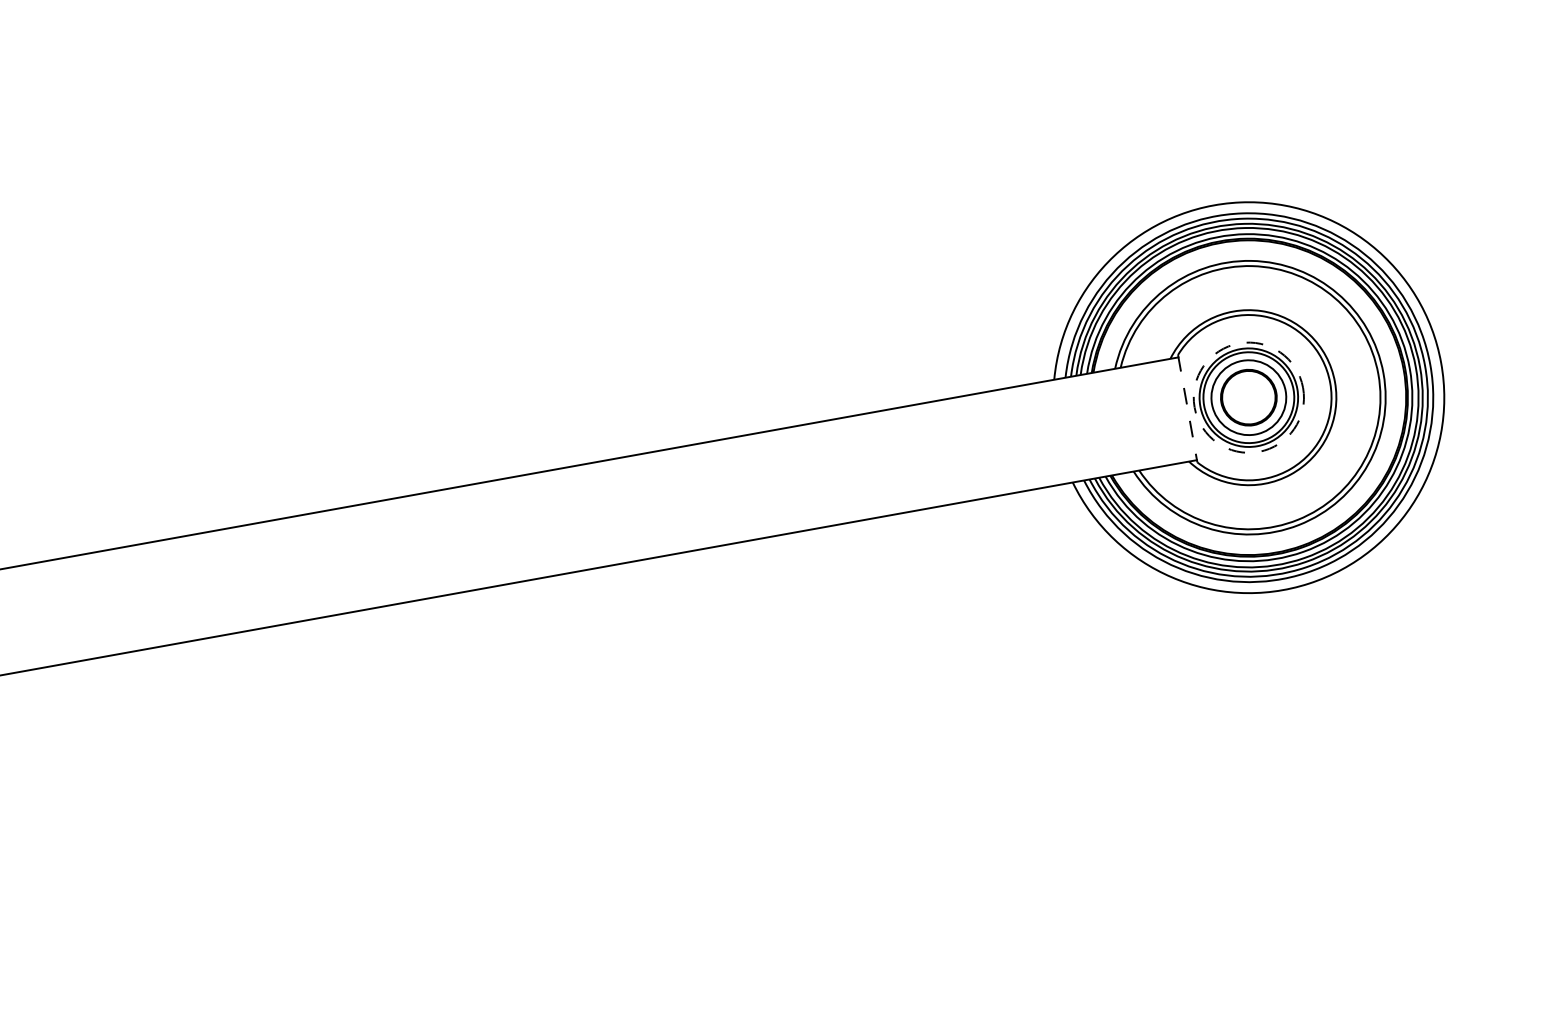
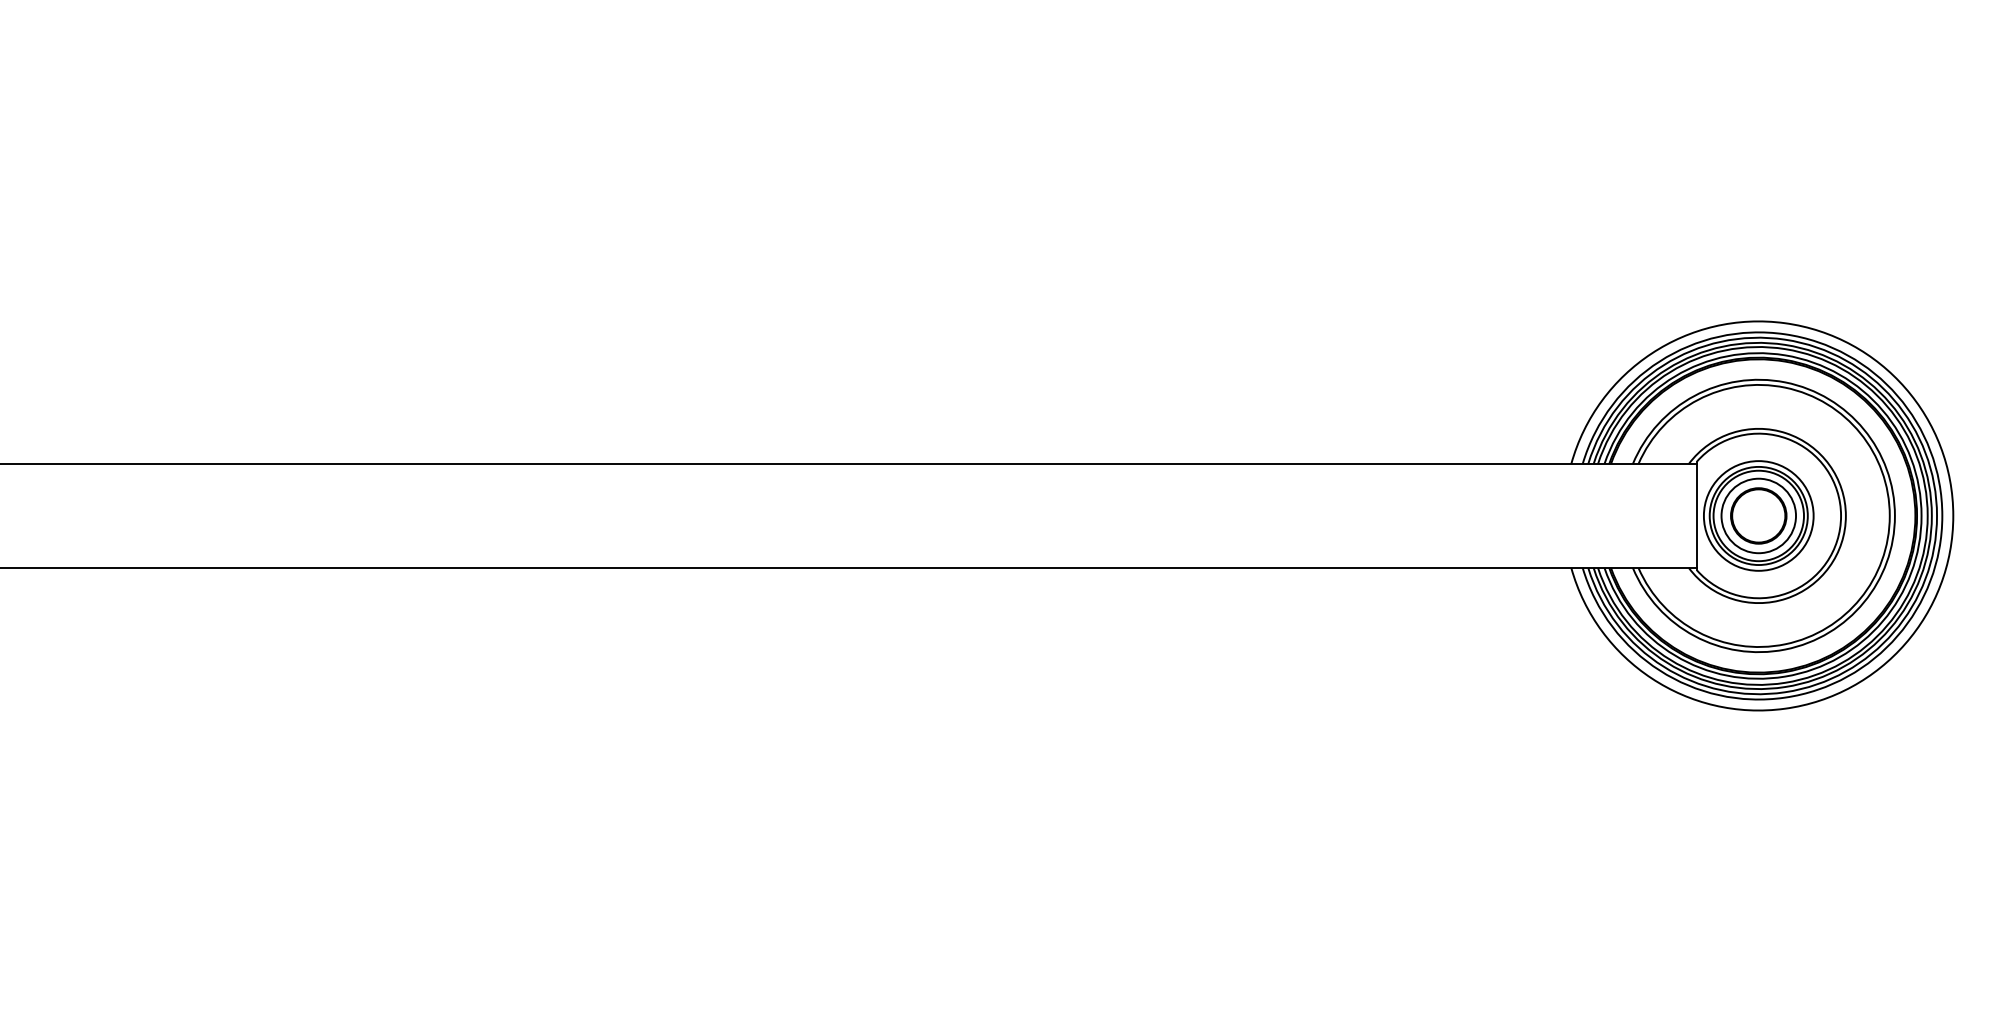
circle: (1248, 397) -> (1758, 515), dashed -> solid
line: (1187, 409) -> (1696, 516), dashed -> solid

